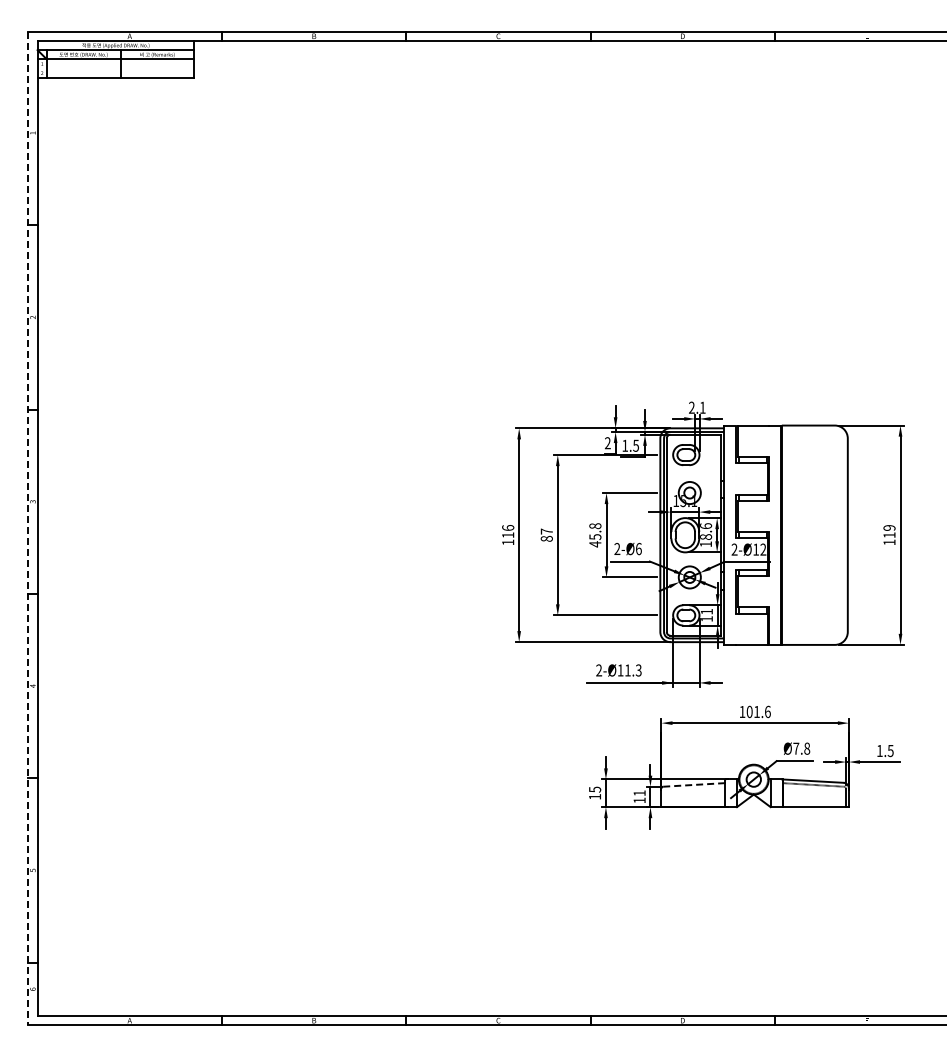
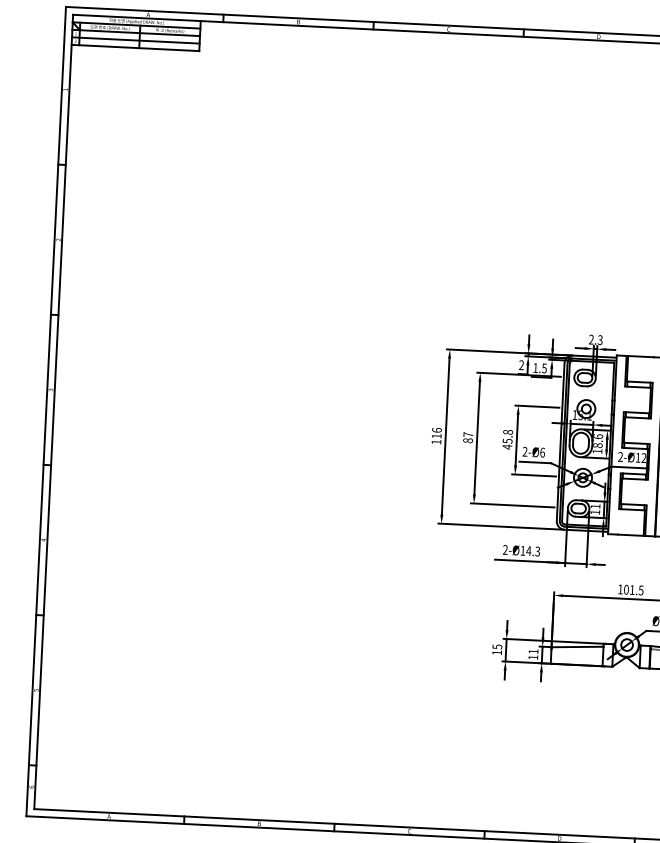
line: (115, 68) -> (135, 40), added
text: (702, 407) -> (600, 339), 2.1 -> 2.3
line: (28, 528) -> (46, 411), dashed -> solid
text: (627, 670) -> (528, 551), 2-Ø11.3 -> 2-Ø14.3
text: (767, 711) -> (640, 590), 101.6 -> 101.5
line: (694, 784) -> (578, 646), dashed -> solid

